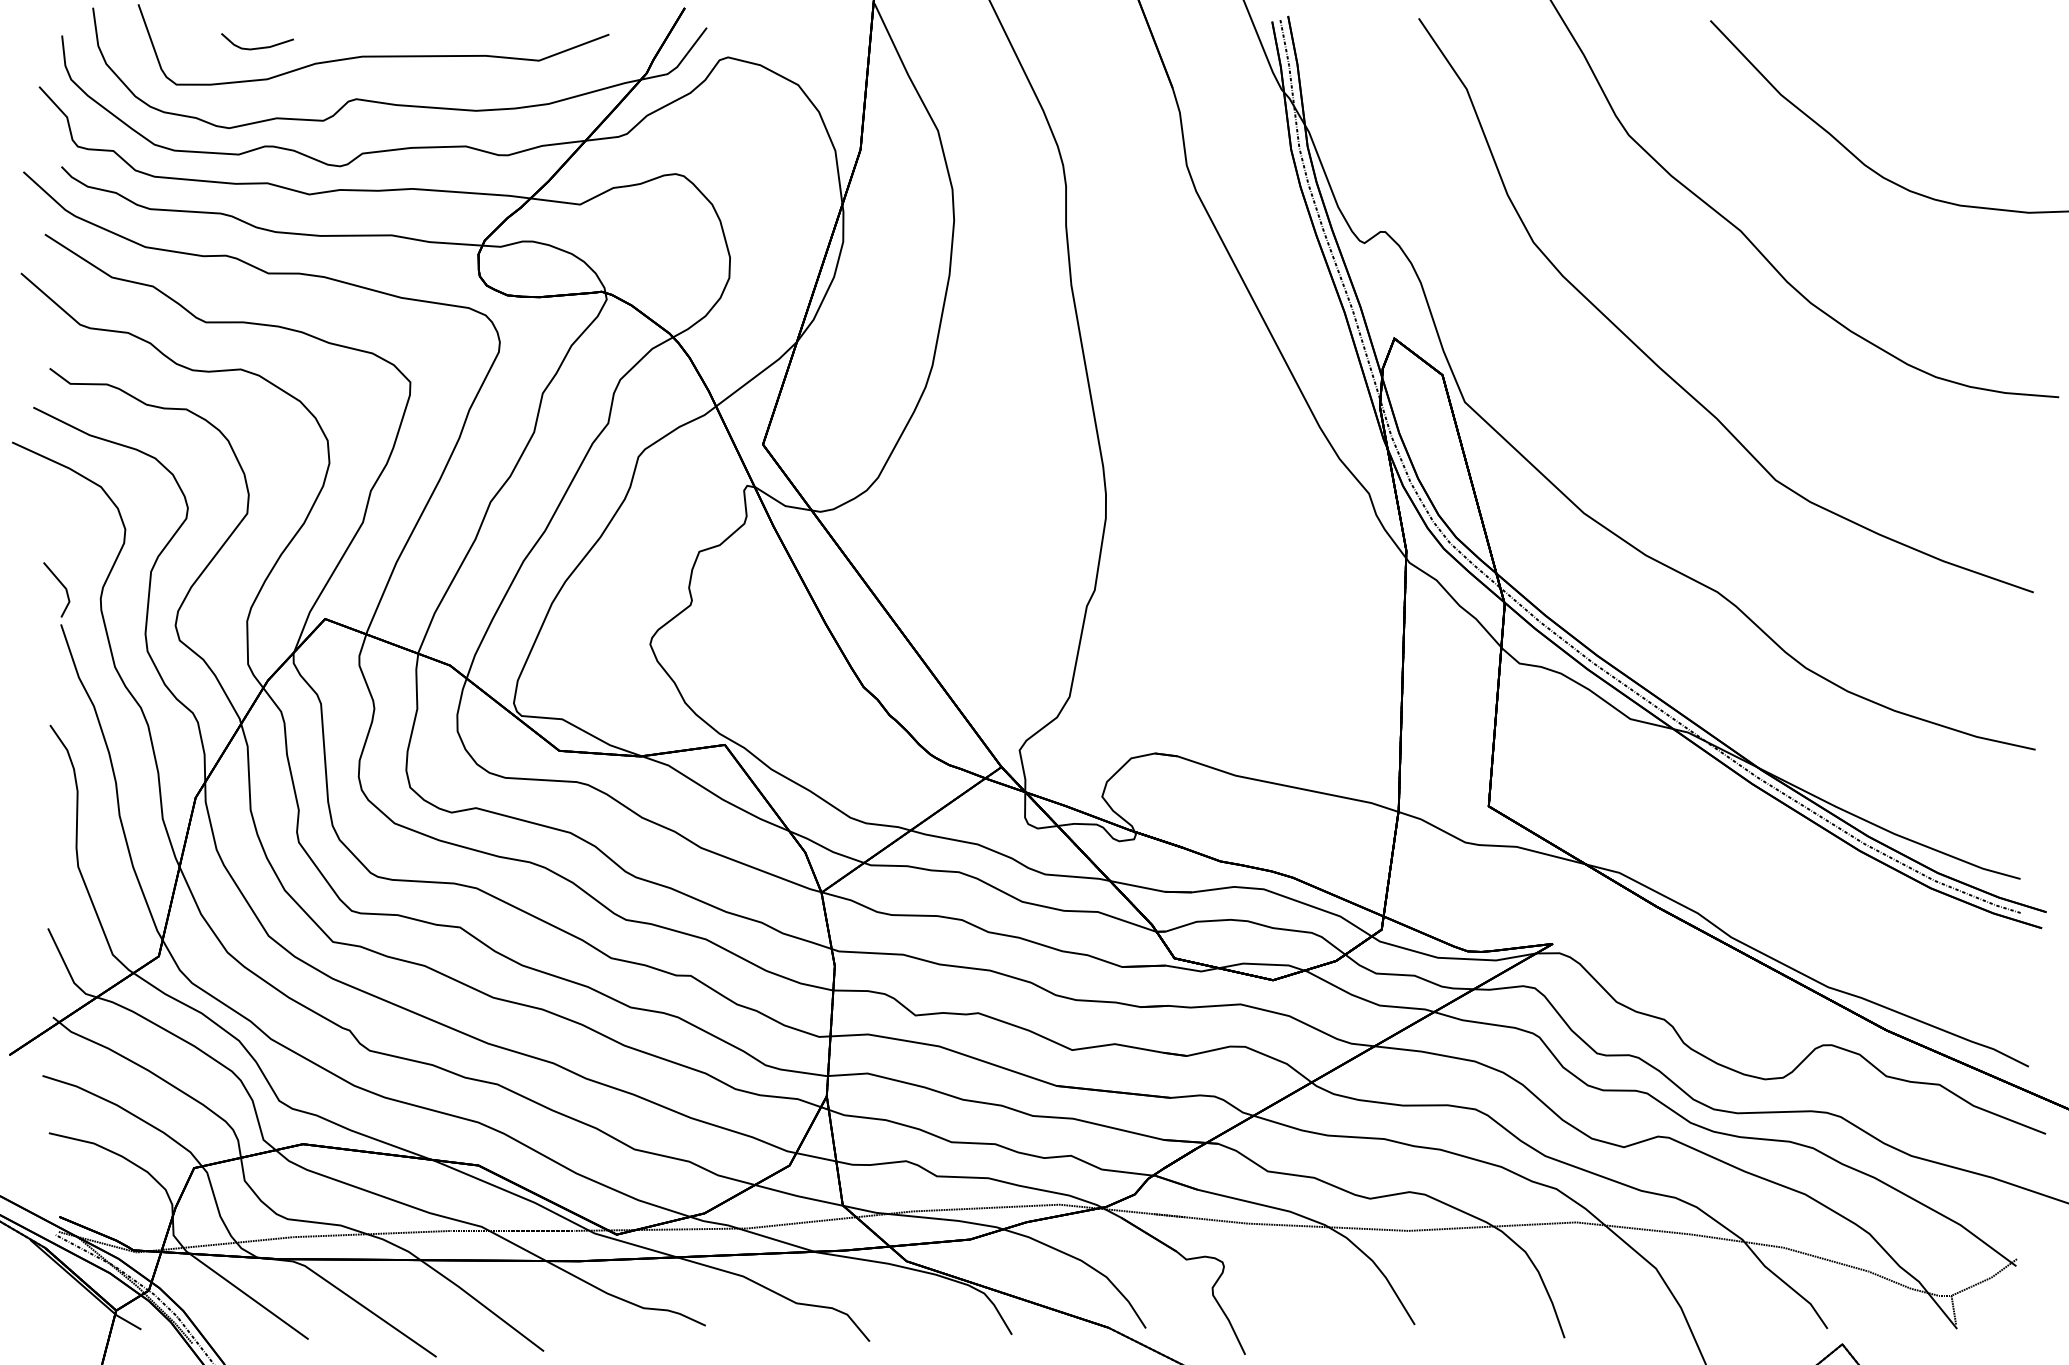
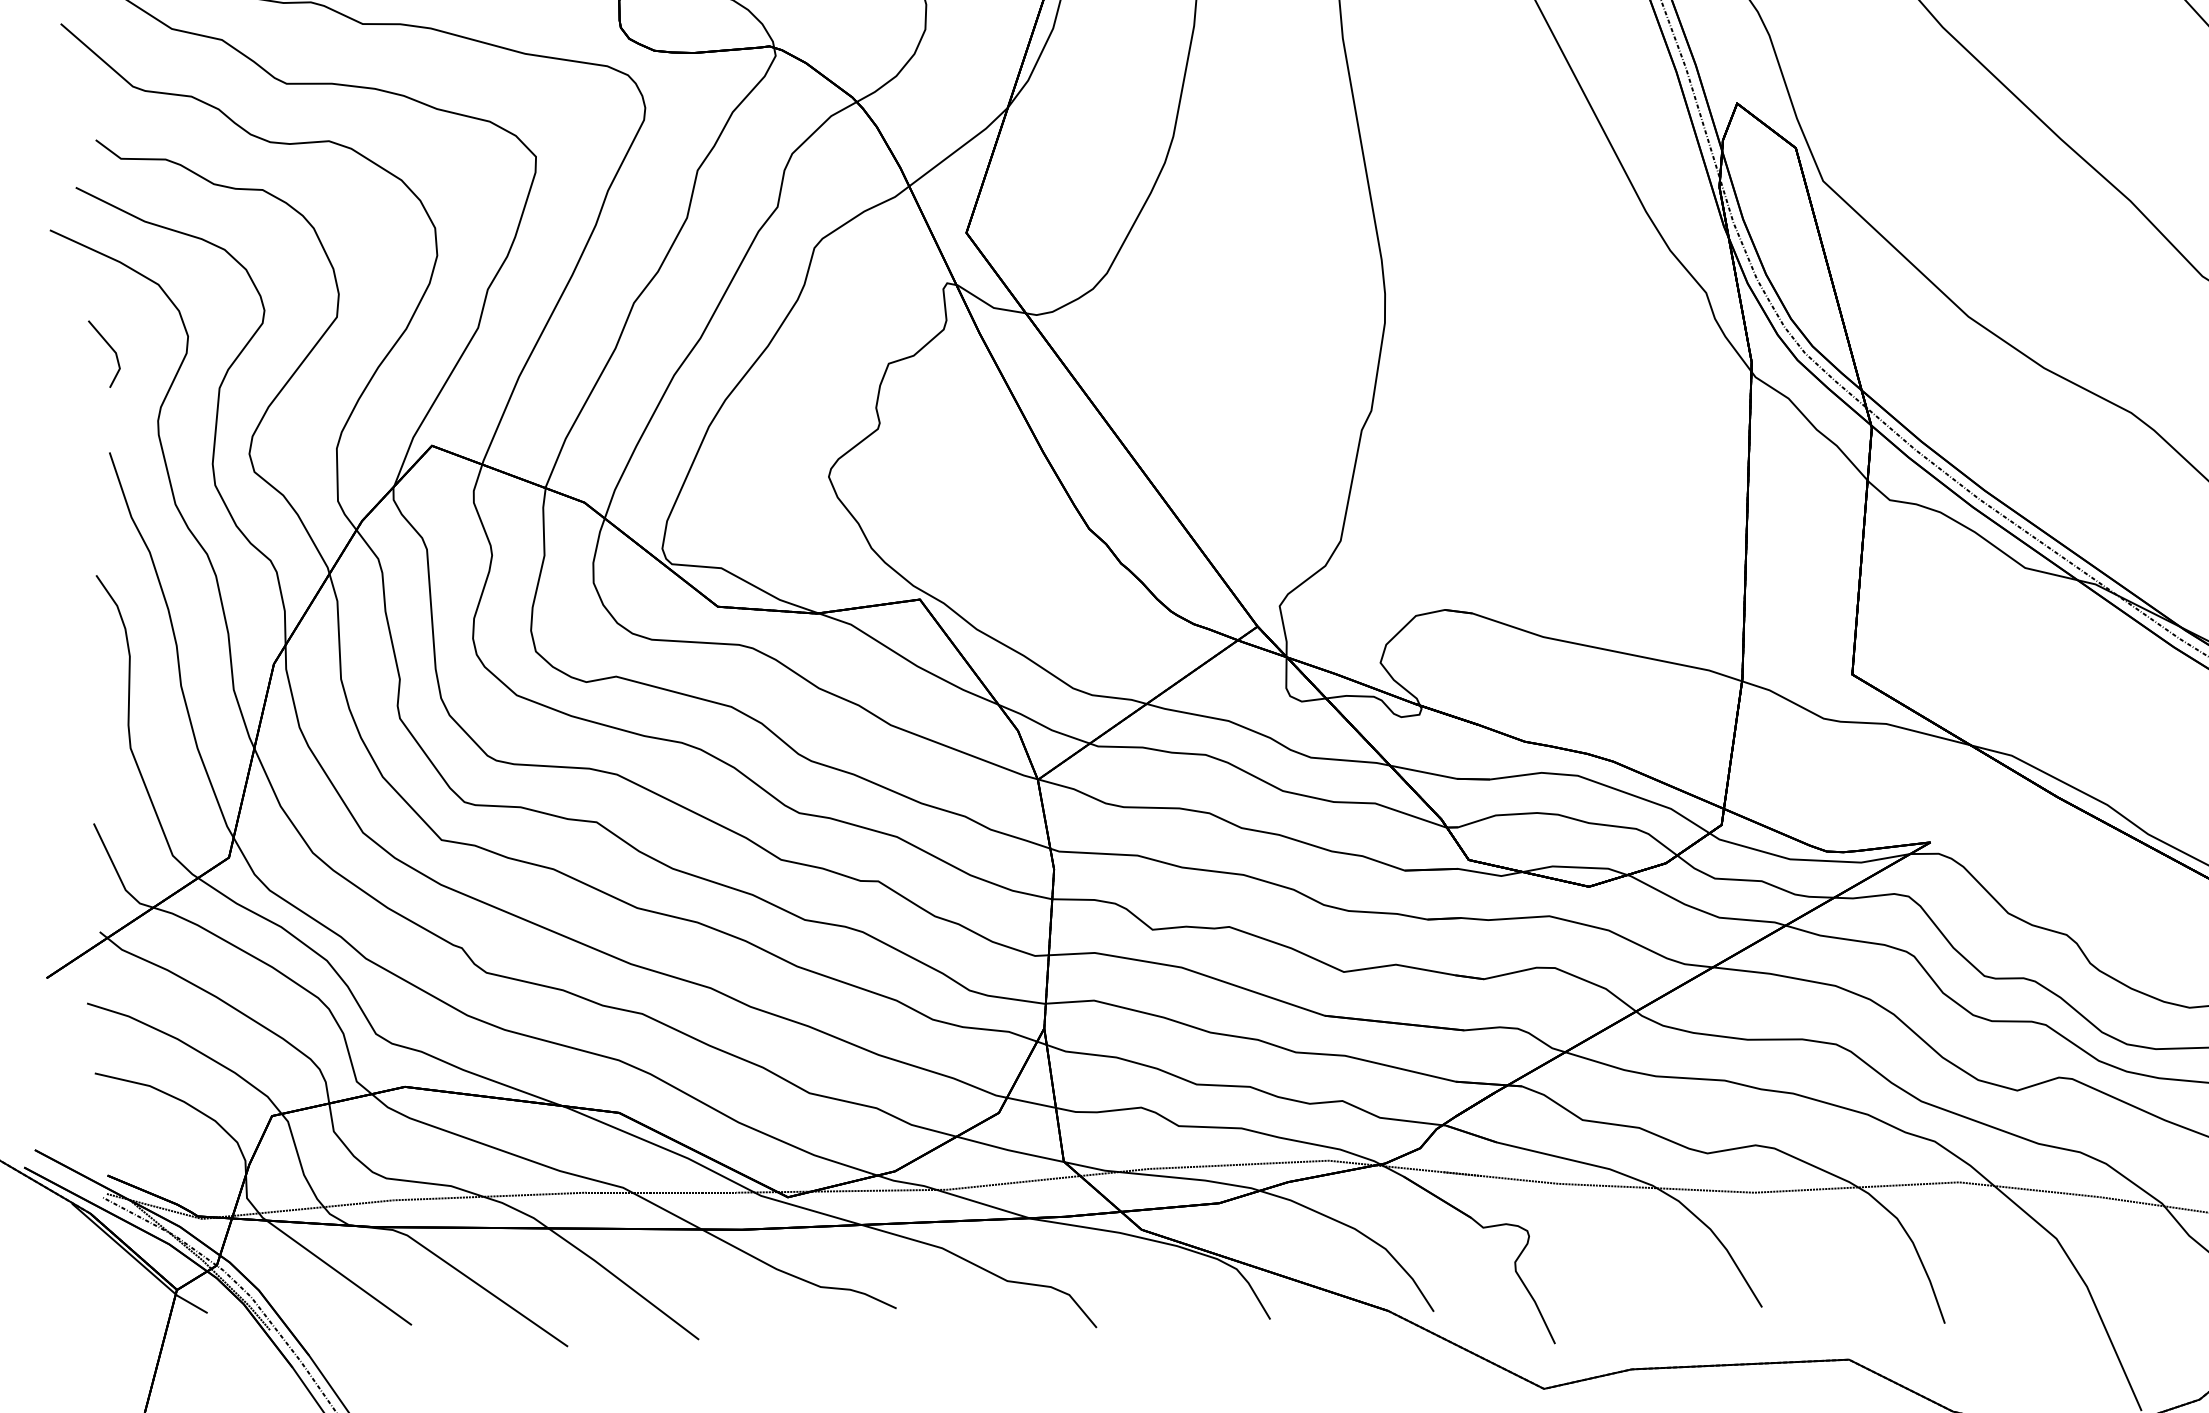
line: (62, 586) -> (111, 349), moved

